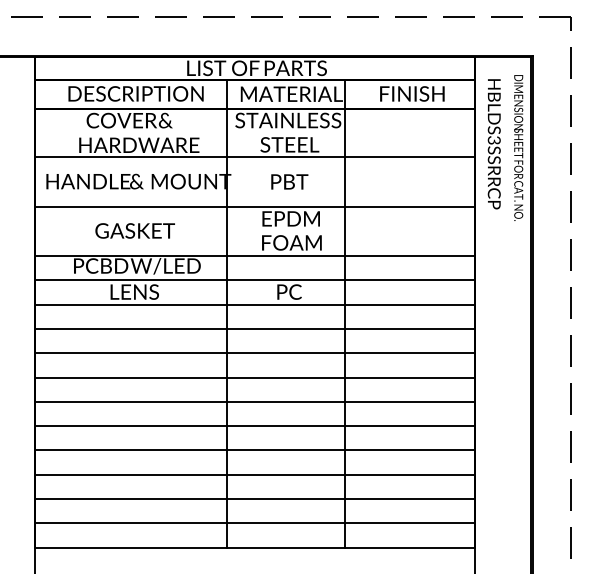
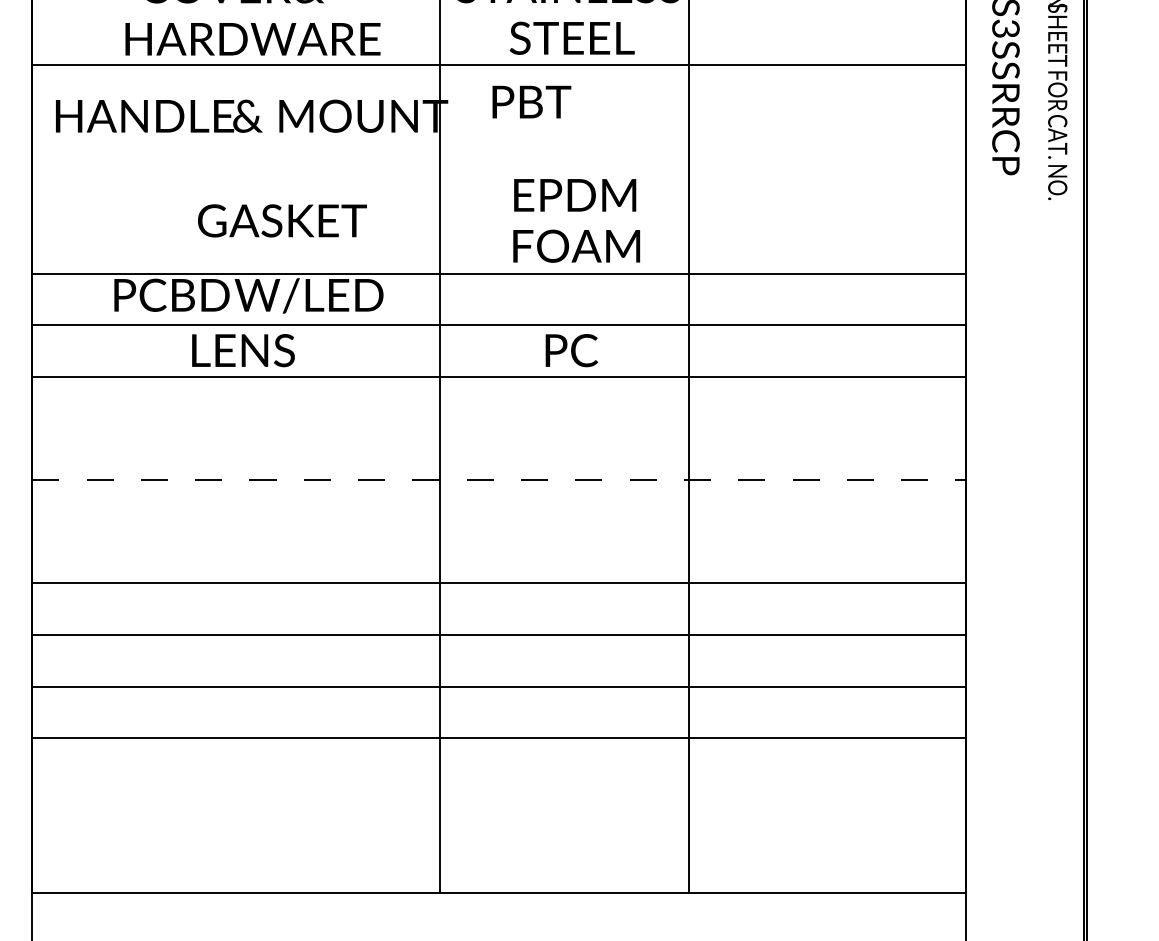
text: (289, 181) -> (531, 101), moved
line: (255, 206) -> (499, 169), removed
text: (134, 230) -> (280, 219), moved
line: (255, 328) -> (499, 427), removed
line: (255, 353) -> (499, 480), solid -> dashed
line: (255, 377) -> (499, 531), removed
line: (255, 499) -> (499, 790), removed
line: (255, 523) -> (499, 841), removed

